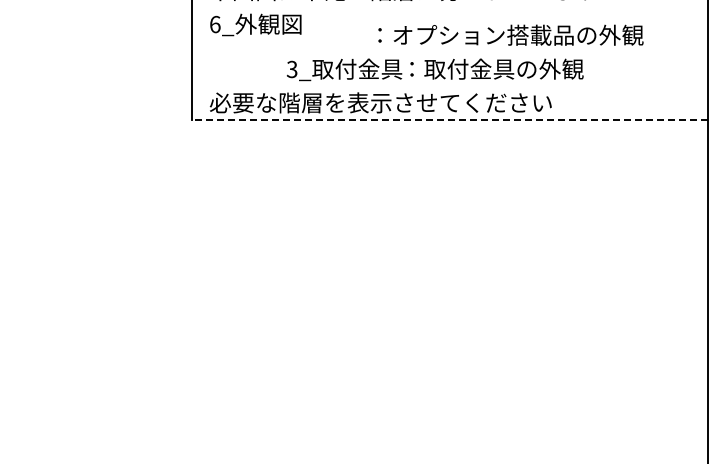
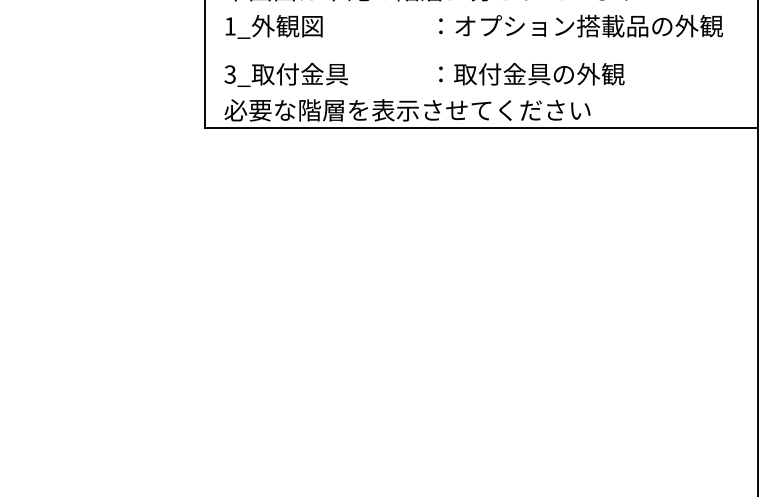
text: (215, 24) -> (230, 26), 6_ -> 1_
text: (510, 34) -> (580, 25), moved
text: (344, 69) -> (286, 74), moved
line: (449, 119) -> (481, 128), dashed -> solid

